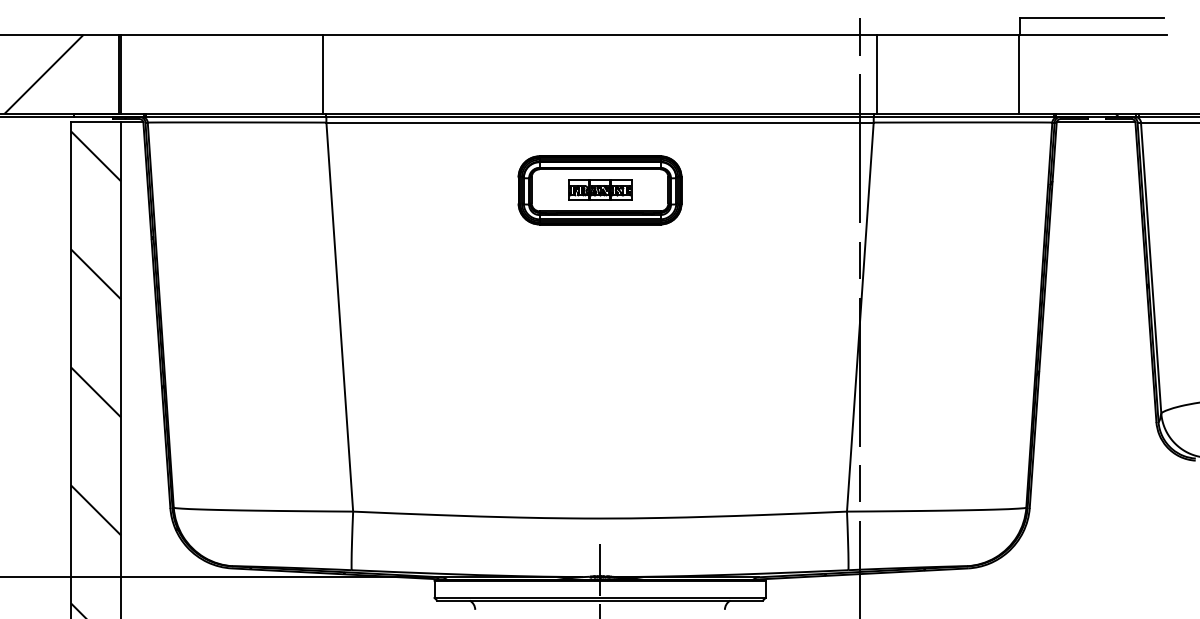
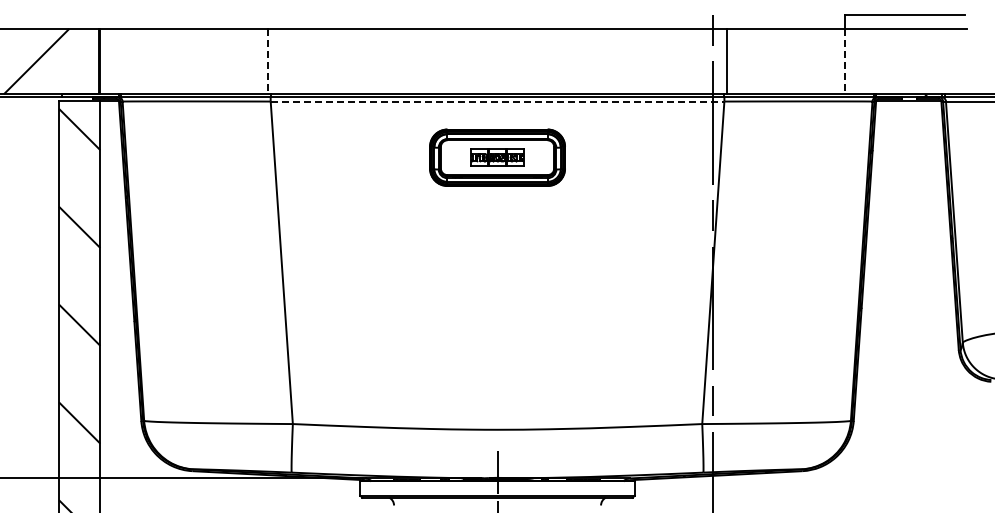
line: (322, 74) -> (267, 61), solid -> dashed
line: (1019, 74) -> (845, 61), solid -> dashed
line: (600, 122) -> (497, 101), solid -> dashed

